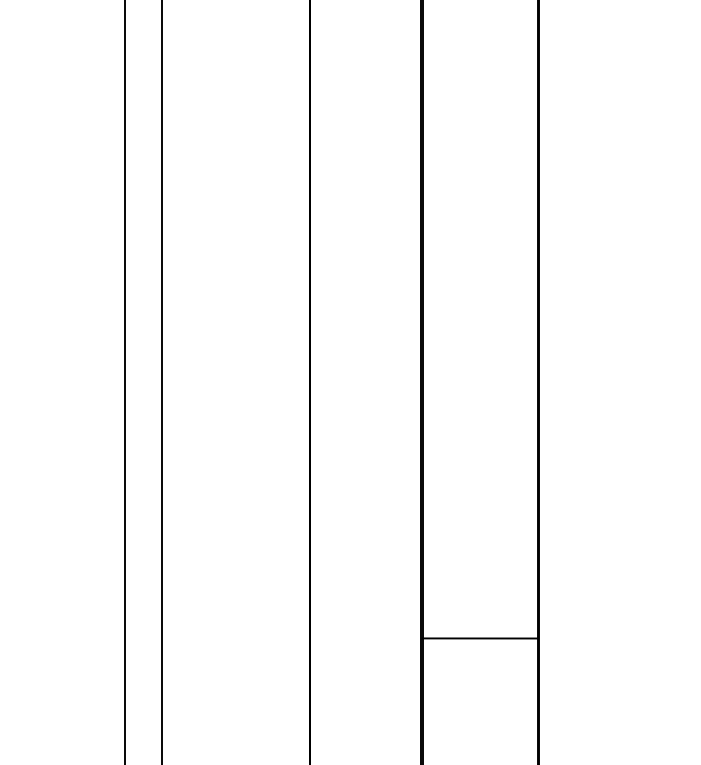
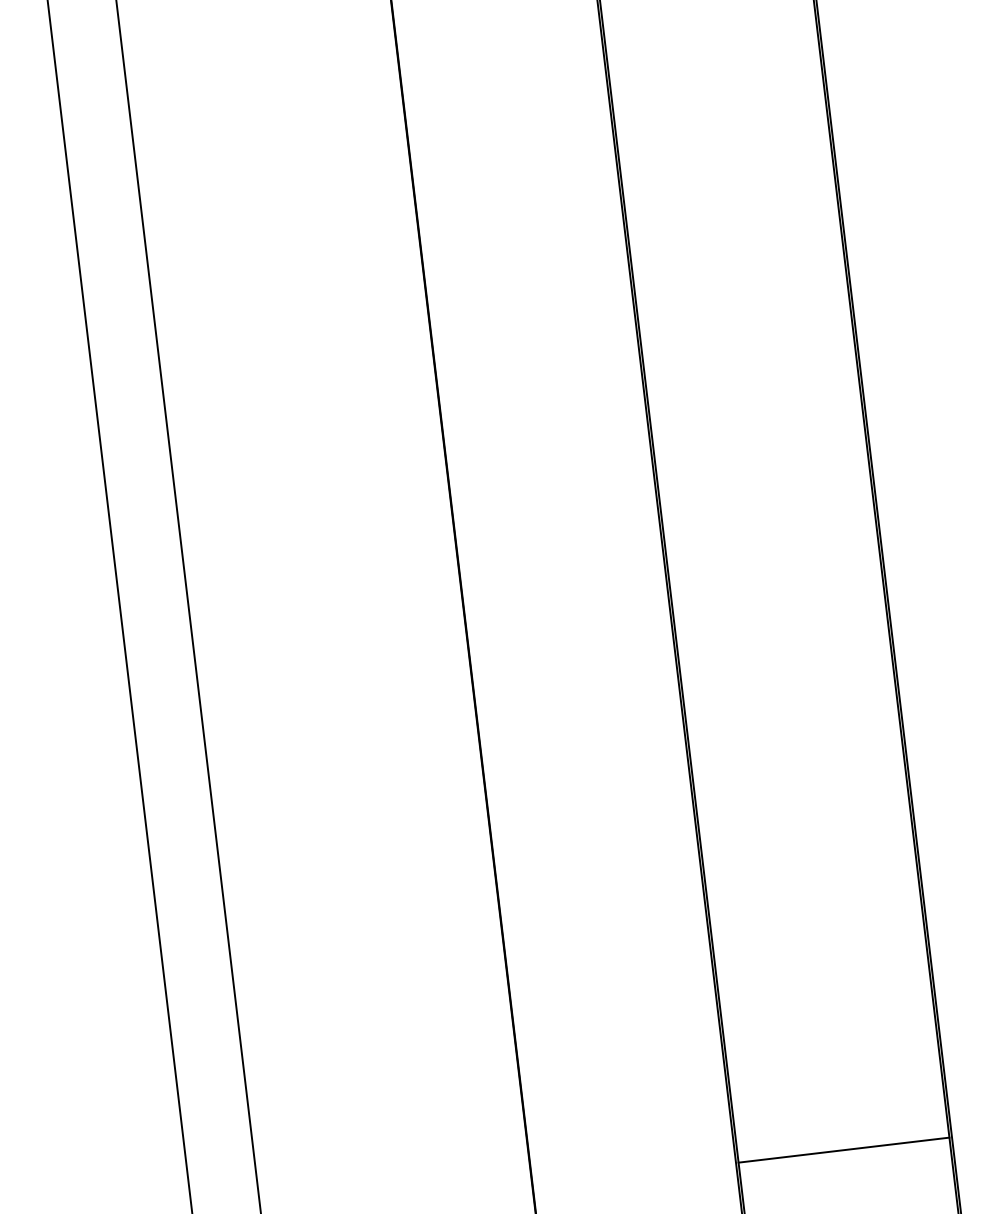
line: (479, 638) -> (842, 1150), moved

